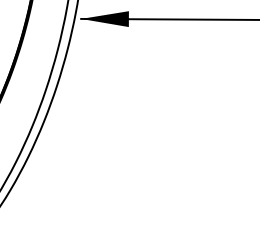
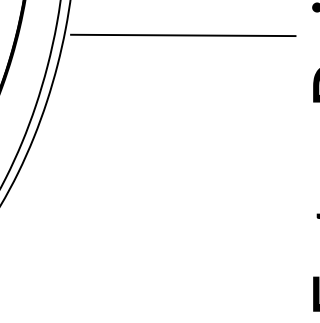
fill: (104, 18) -> (94, 34), removed

